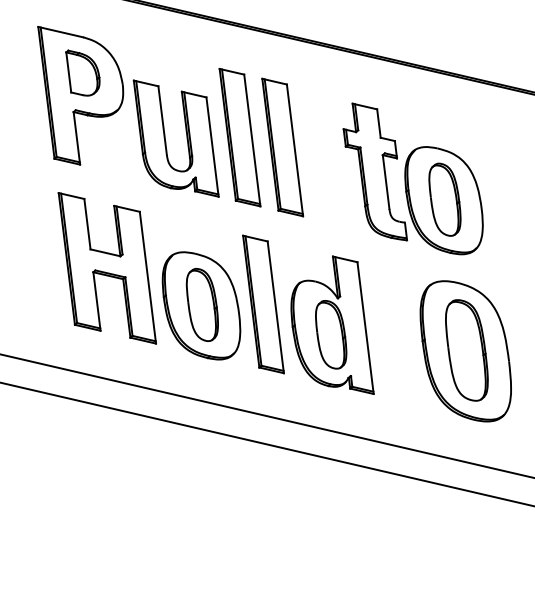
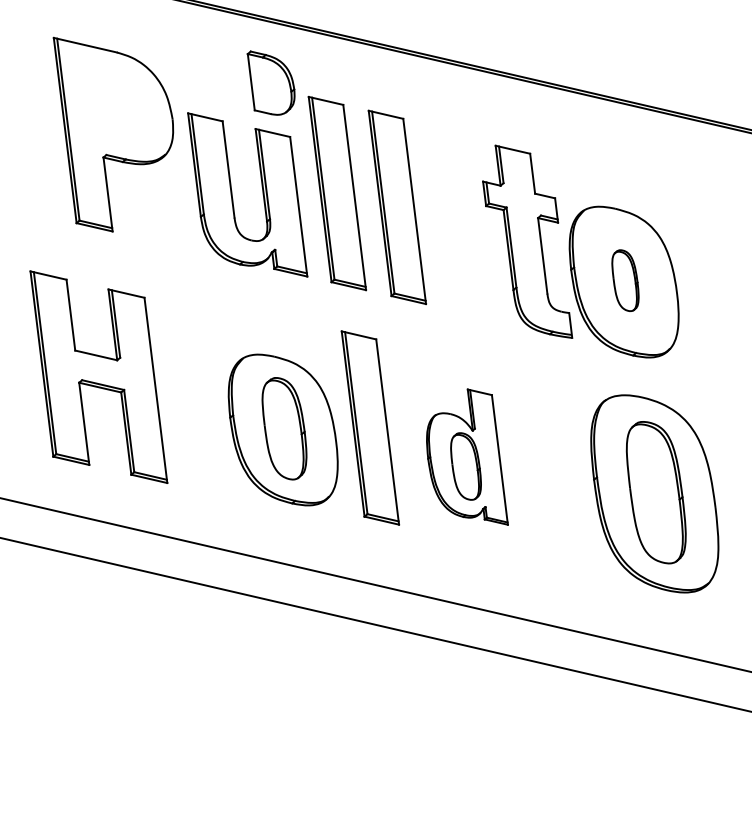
part: (82, 72) -> (270, 82), moved
part: (444, 199) -> (624, 280), size x0.6
part: (106, 268) -> (97, 377), moved
part: (332, 324) -> (467, 456), size x0.7

